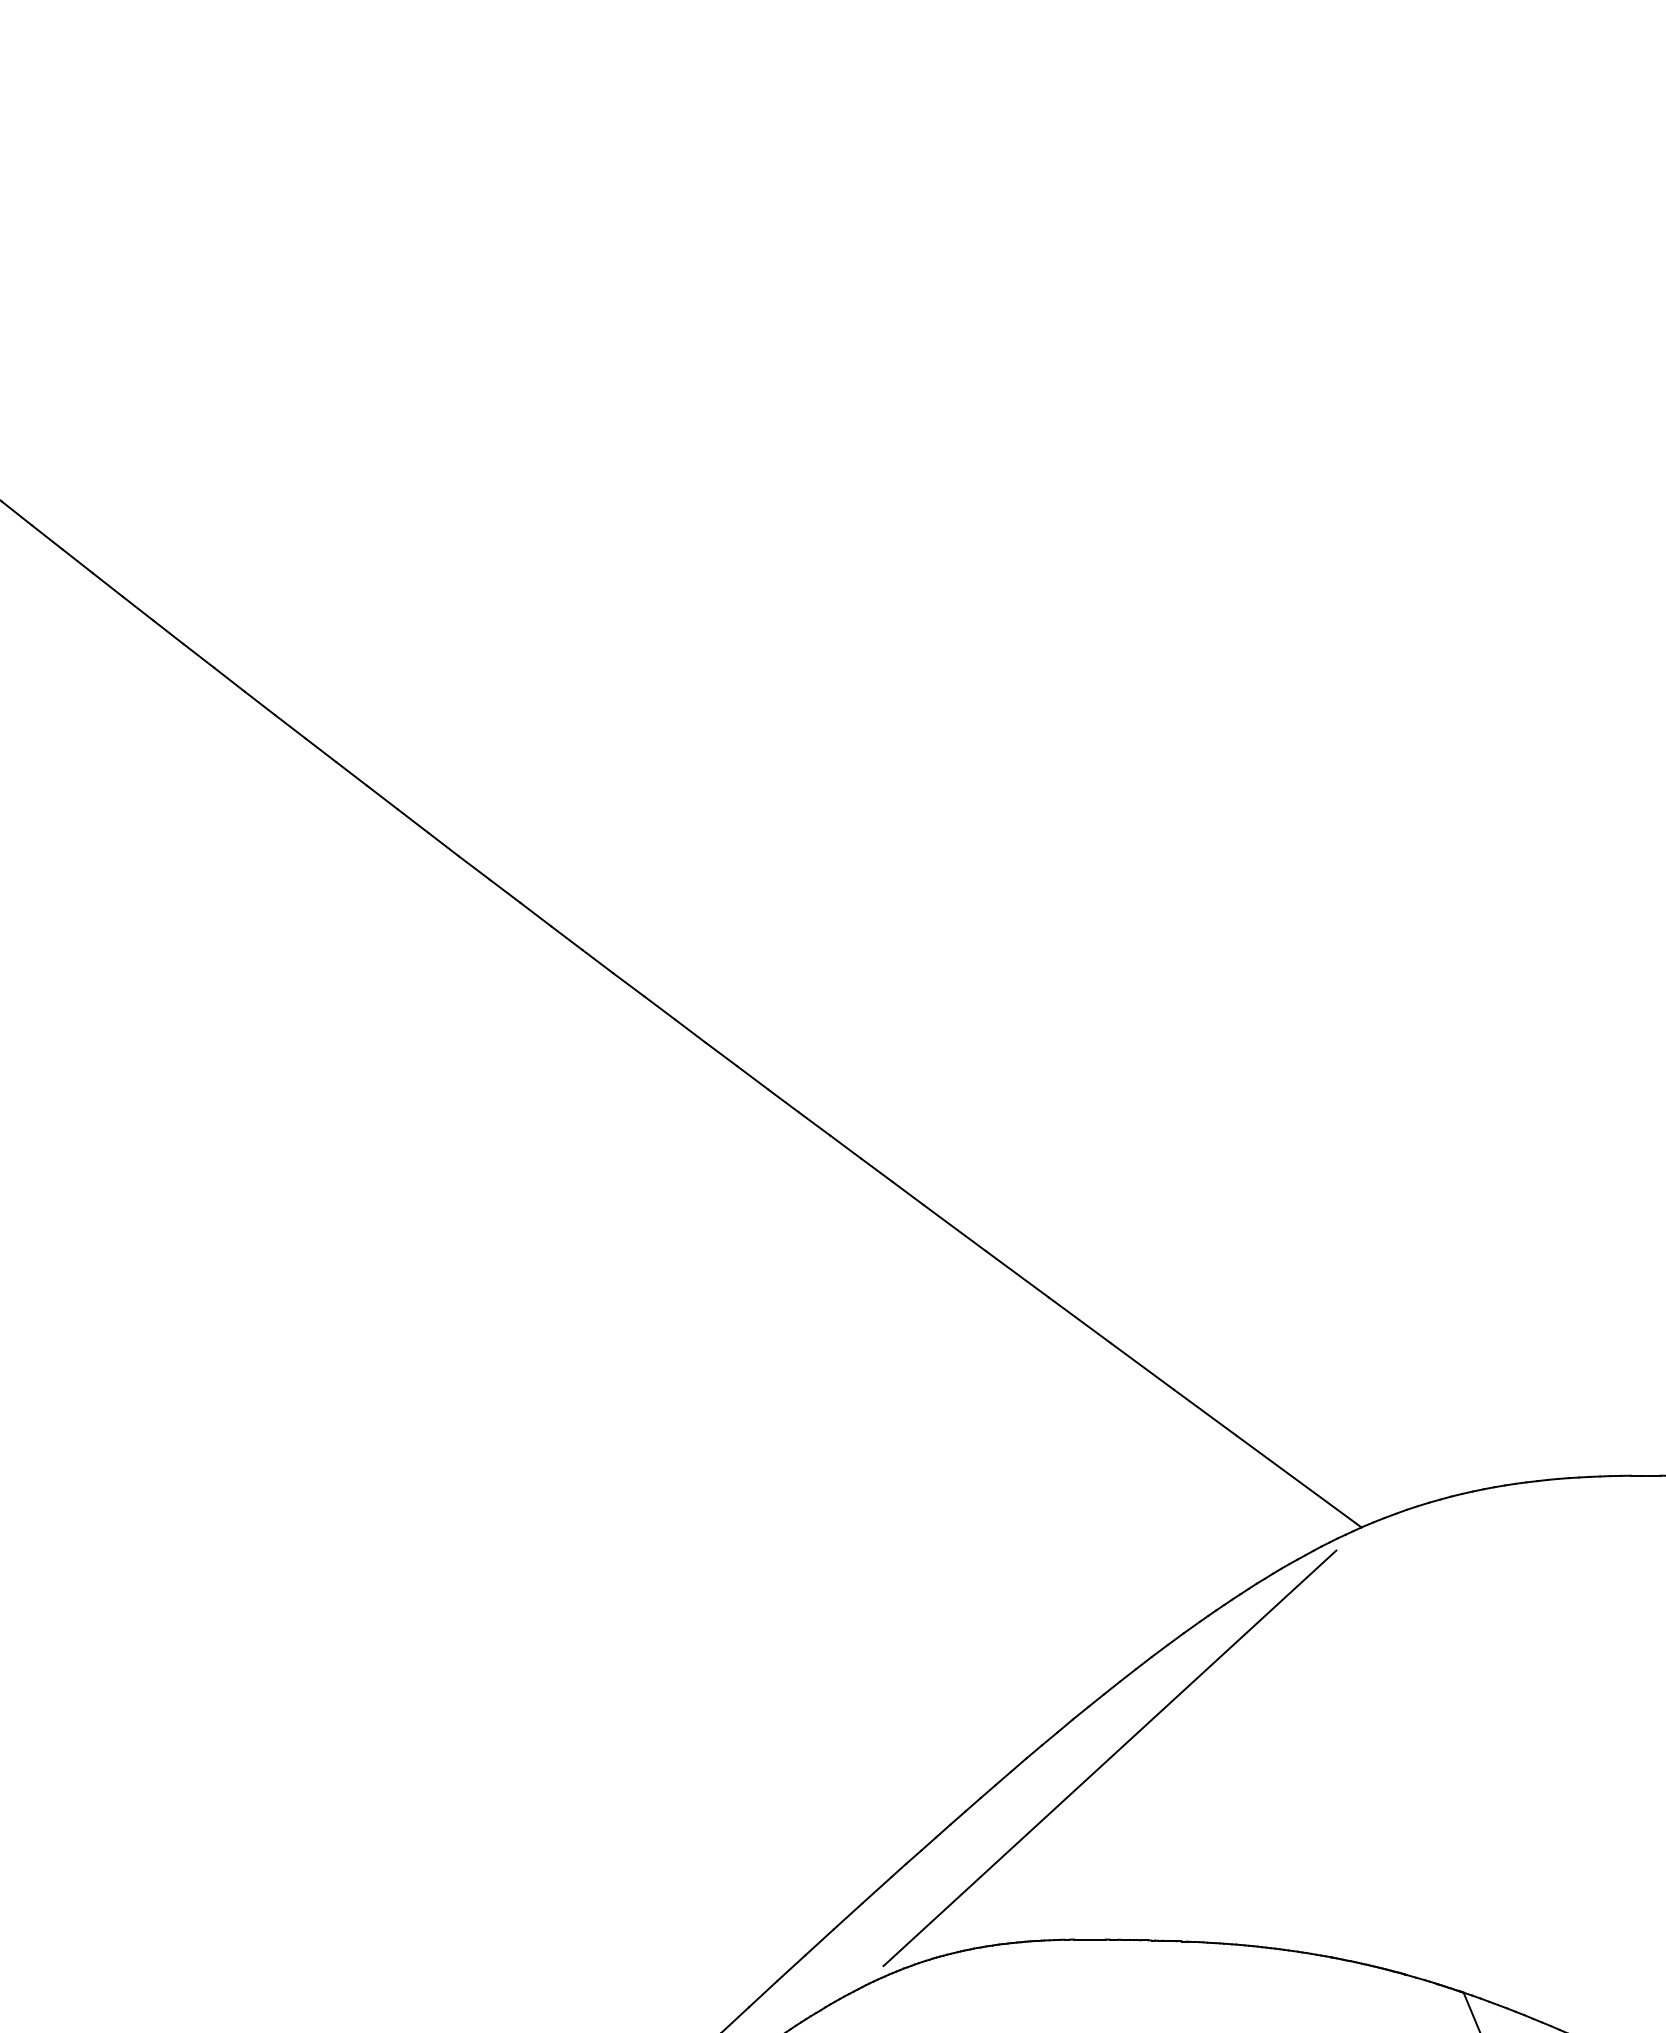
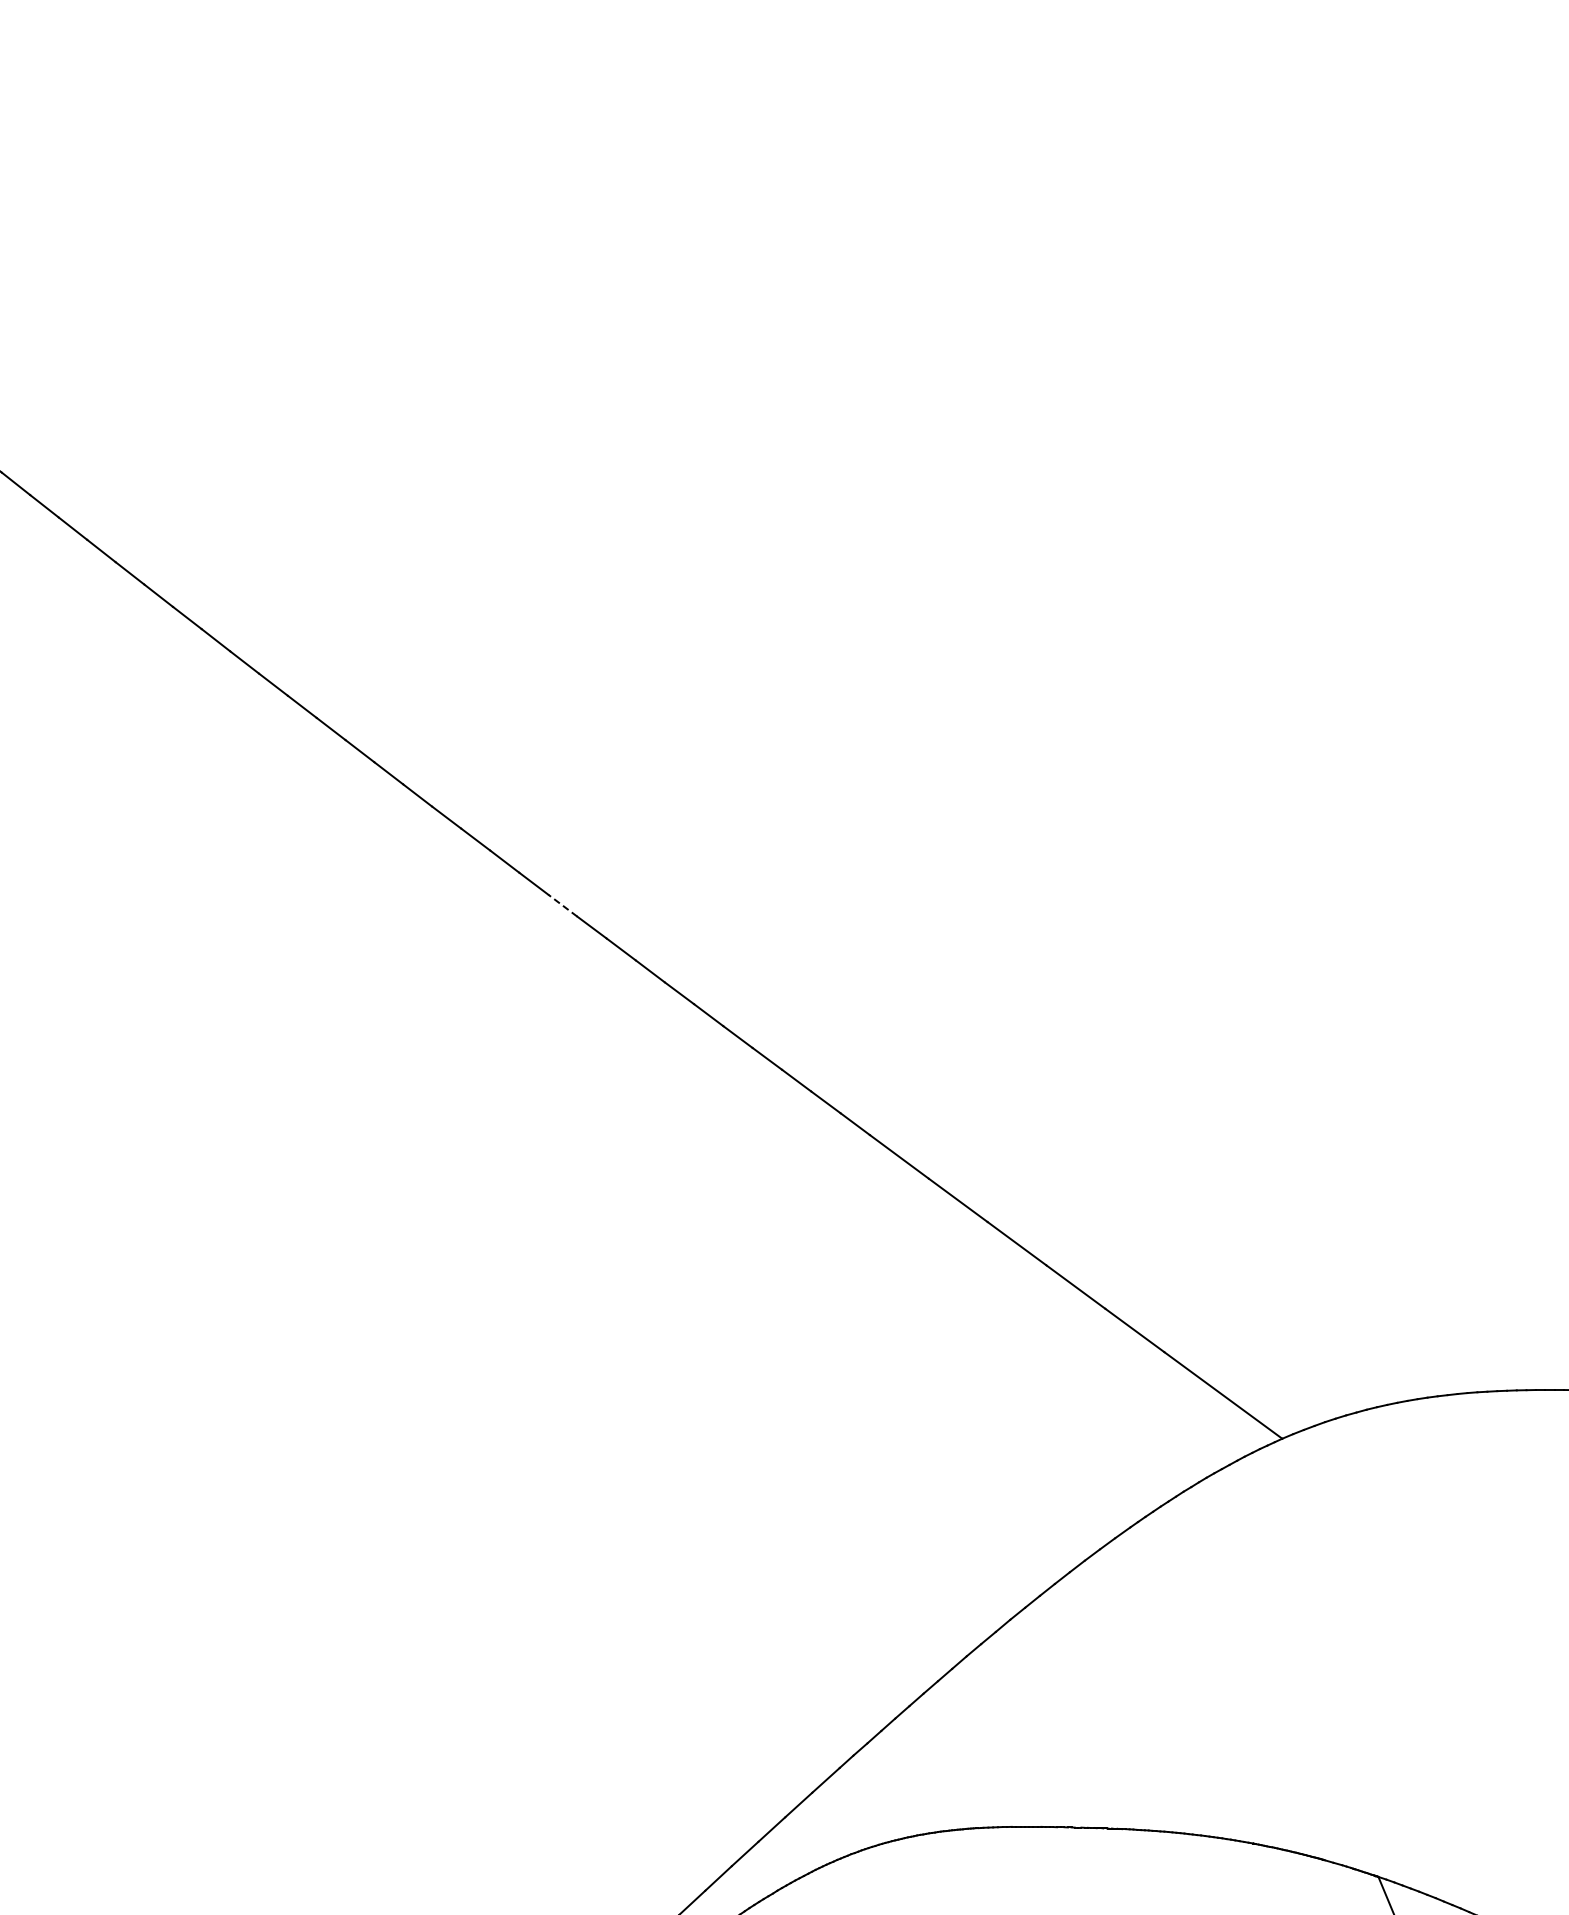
line: (597, 961) -> (562, 905), solid -> dashed
line: (1110, 1757) -> (1045, 1655), removed

